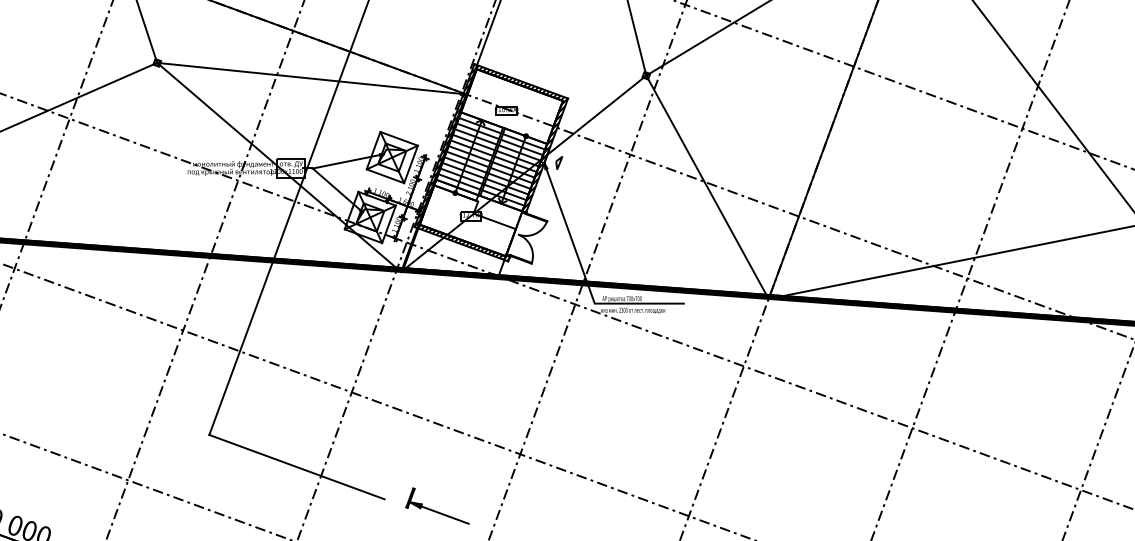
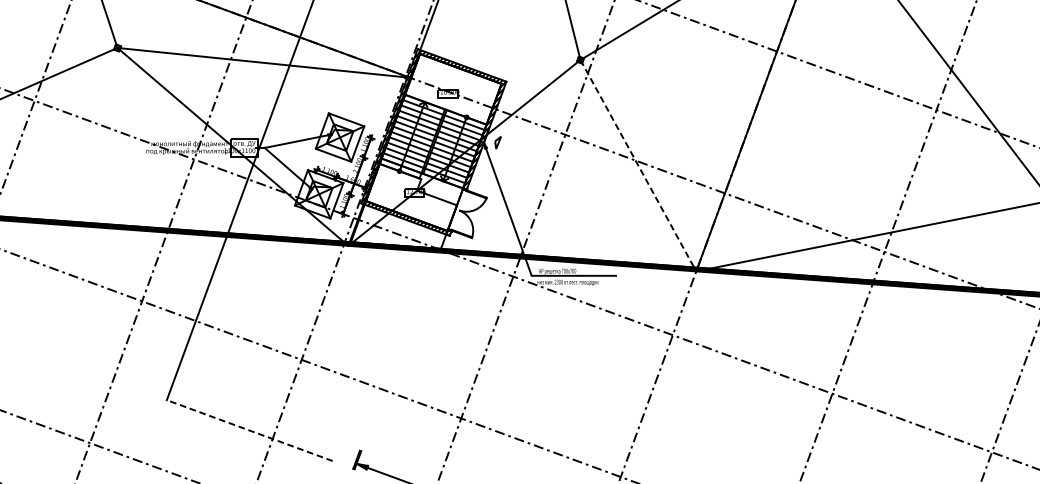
line: (707, 187) -> (638, 165), solid -> dashed
line: (296, 466) -> (249, 430), solid -> dashed

